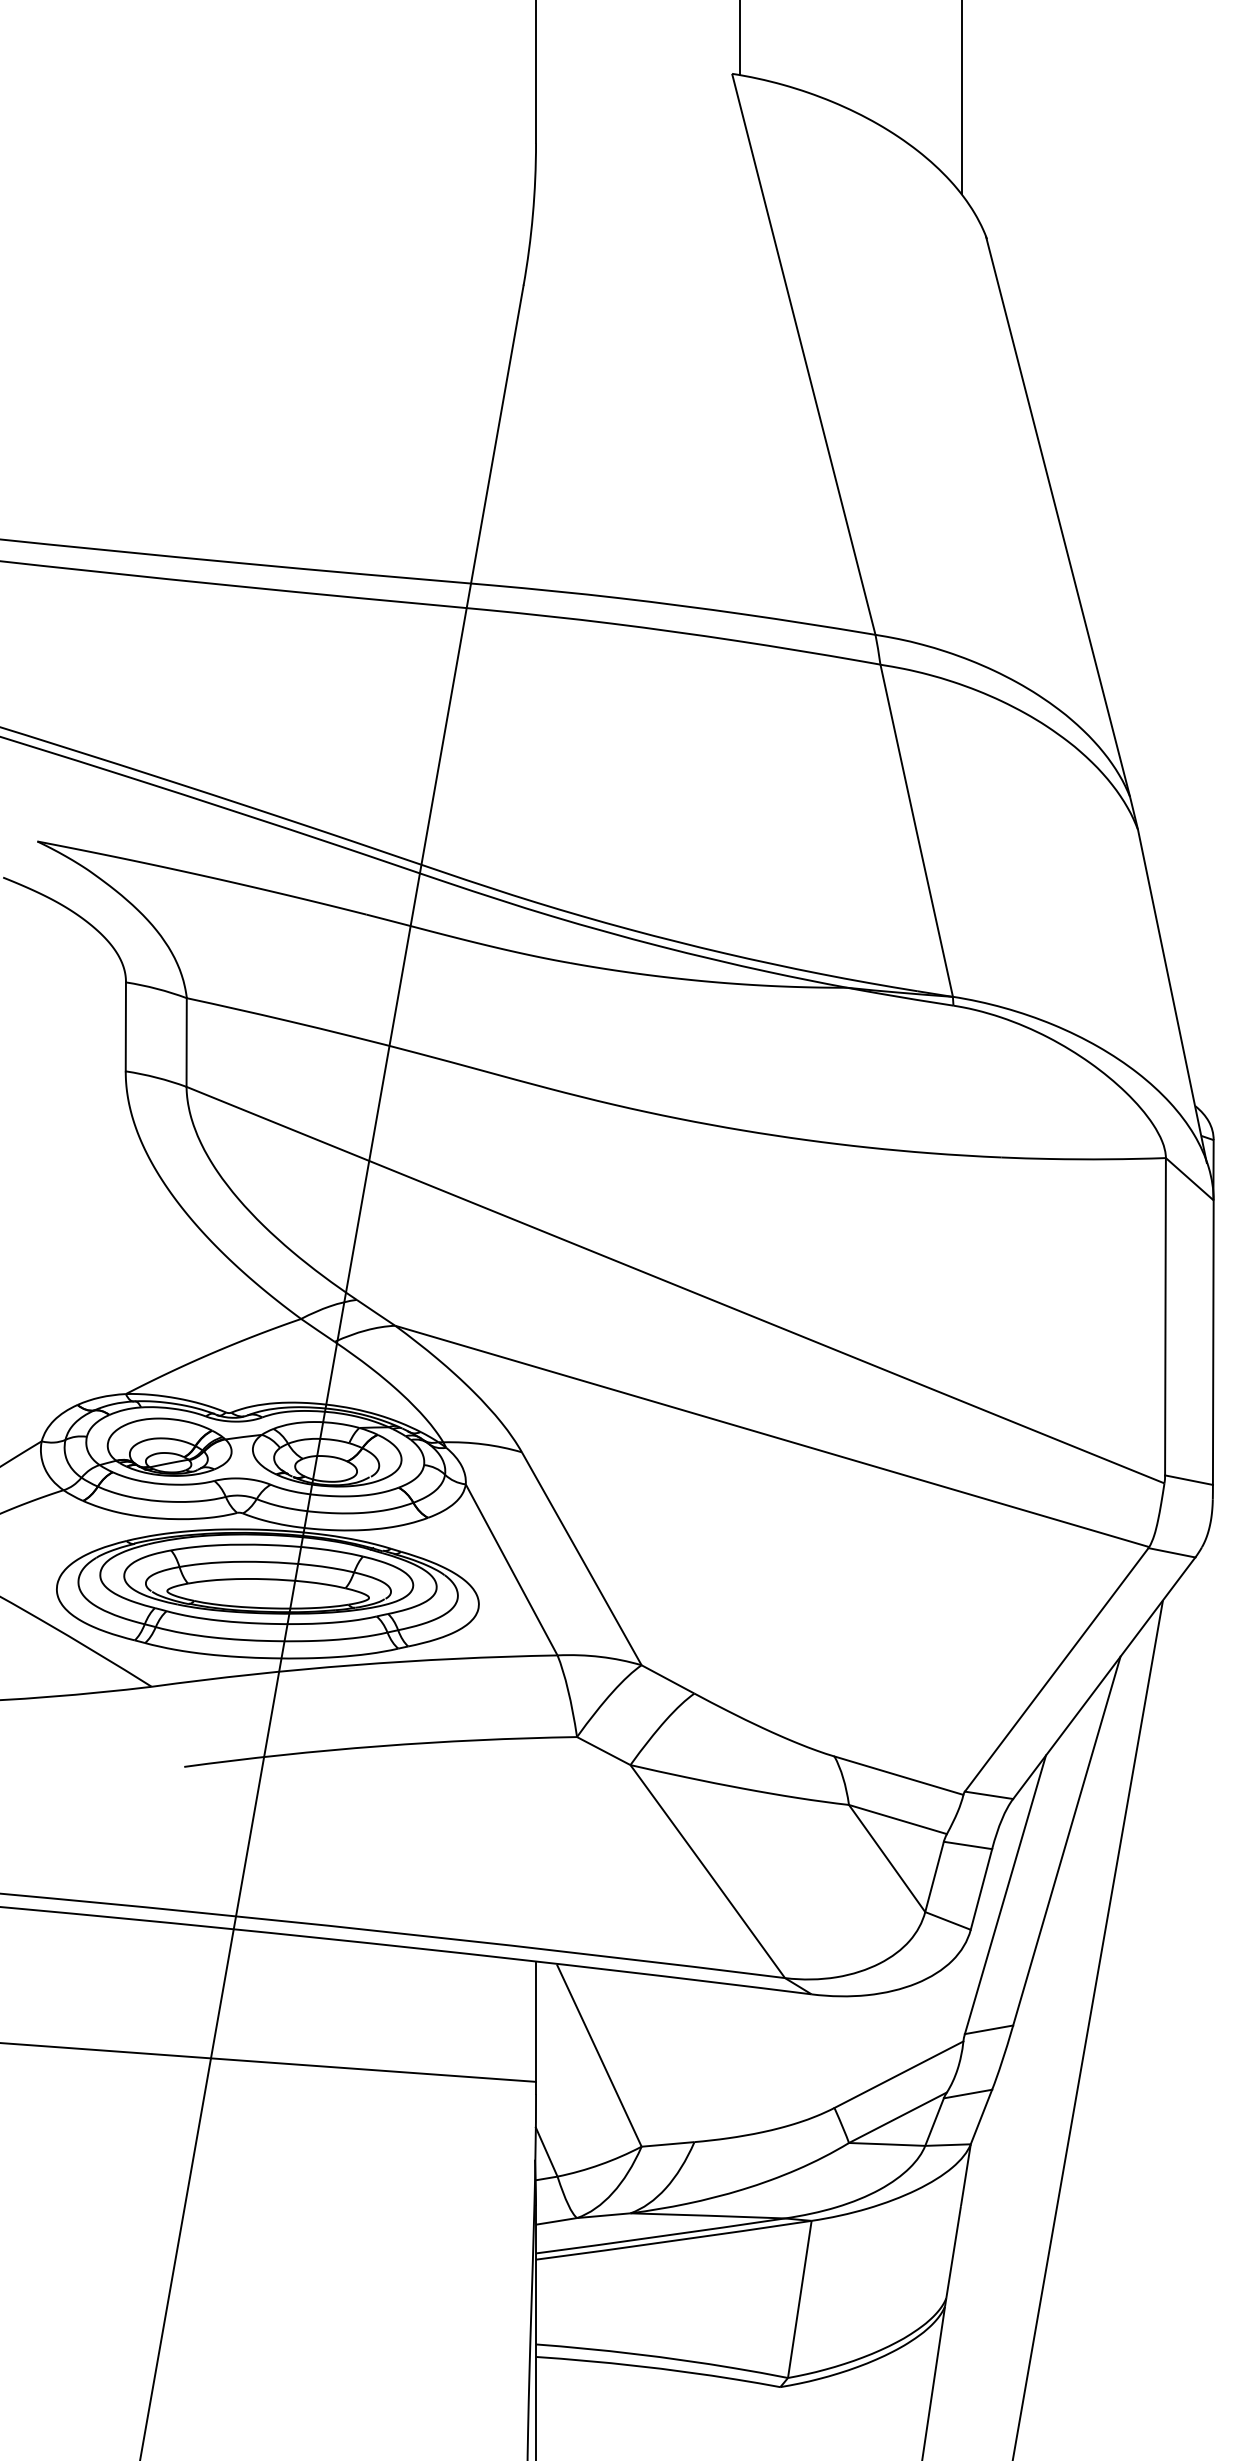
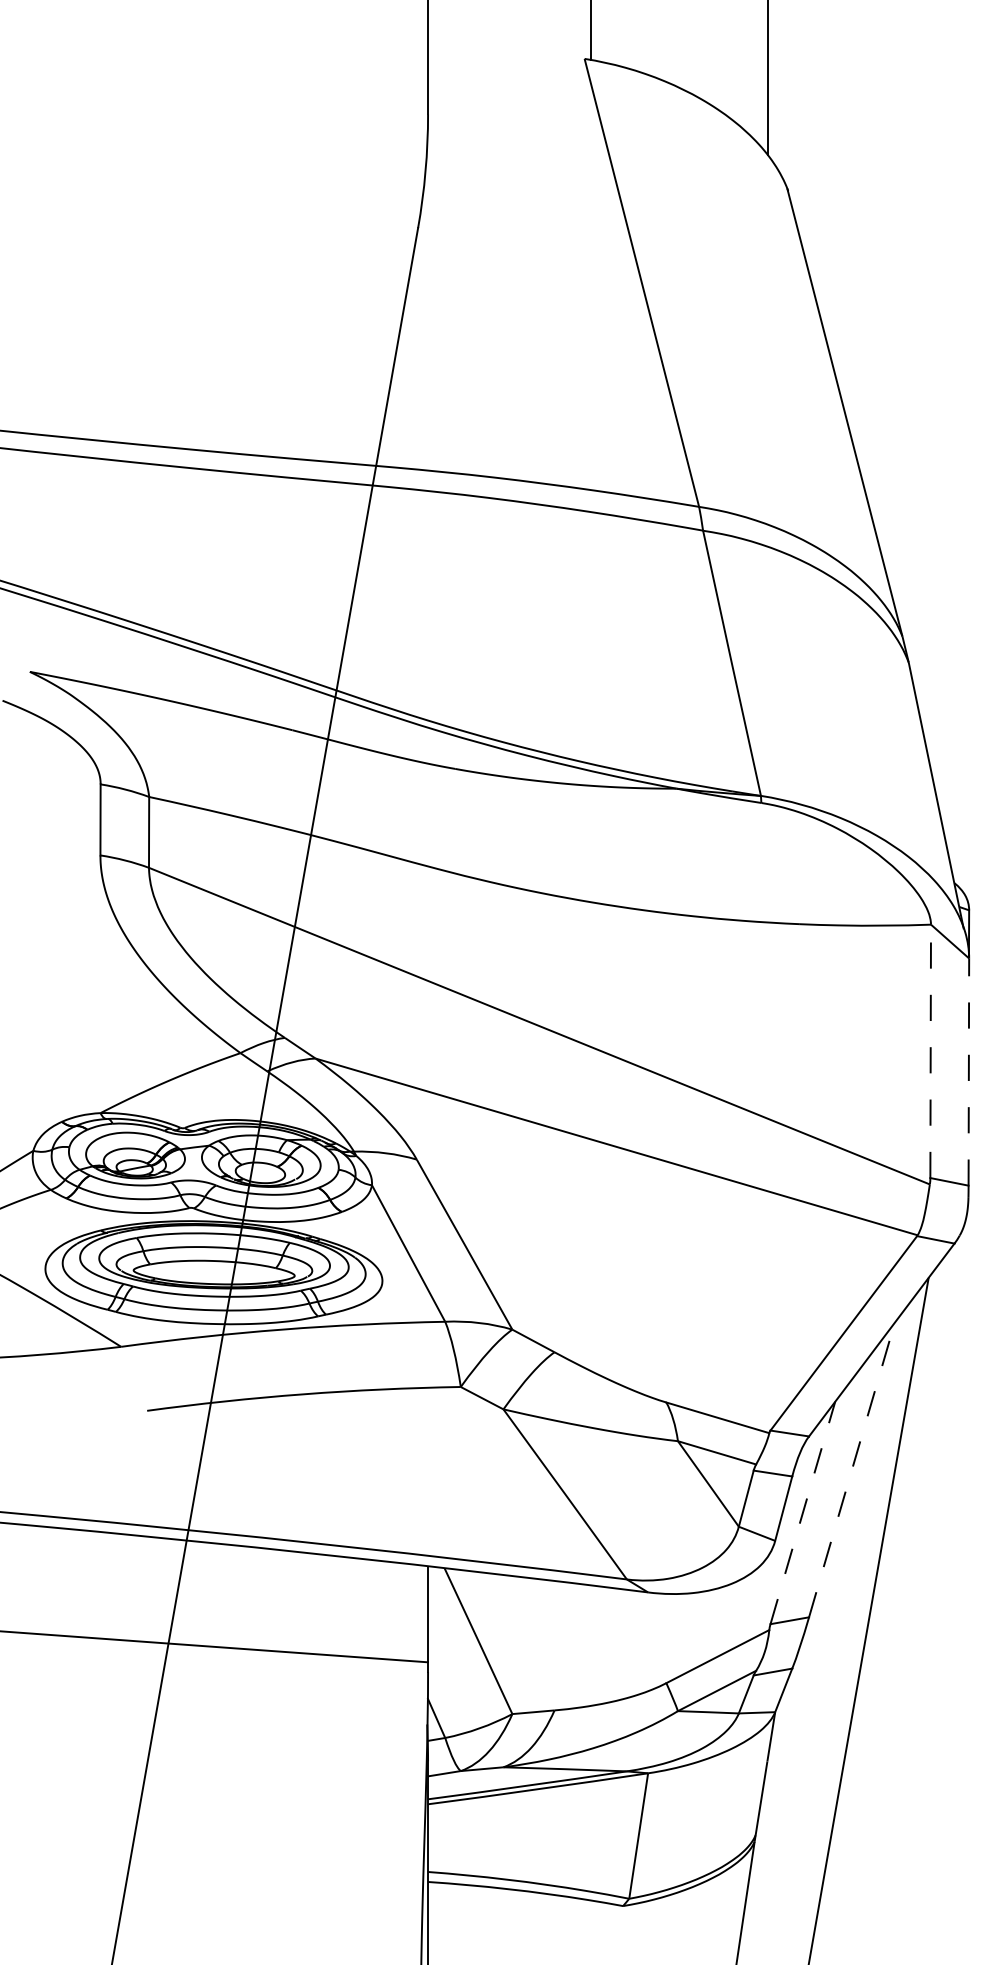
line: (1165, 1316) -> (930, 1051), solid -> dashed
line: (1213, 1342) -> (969, 1071), solid -> dashed
line: (1067, 1840) -> (852, 1469), solid -> dashed
line: (1005, 1894) -> (802, 1512), solid -> dashed

